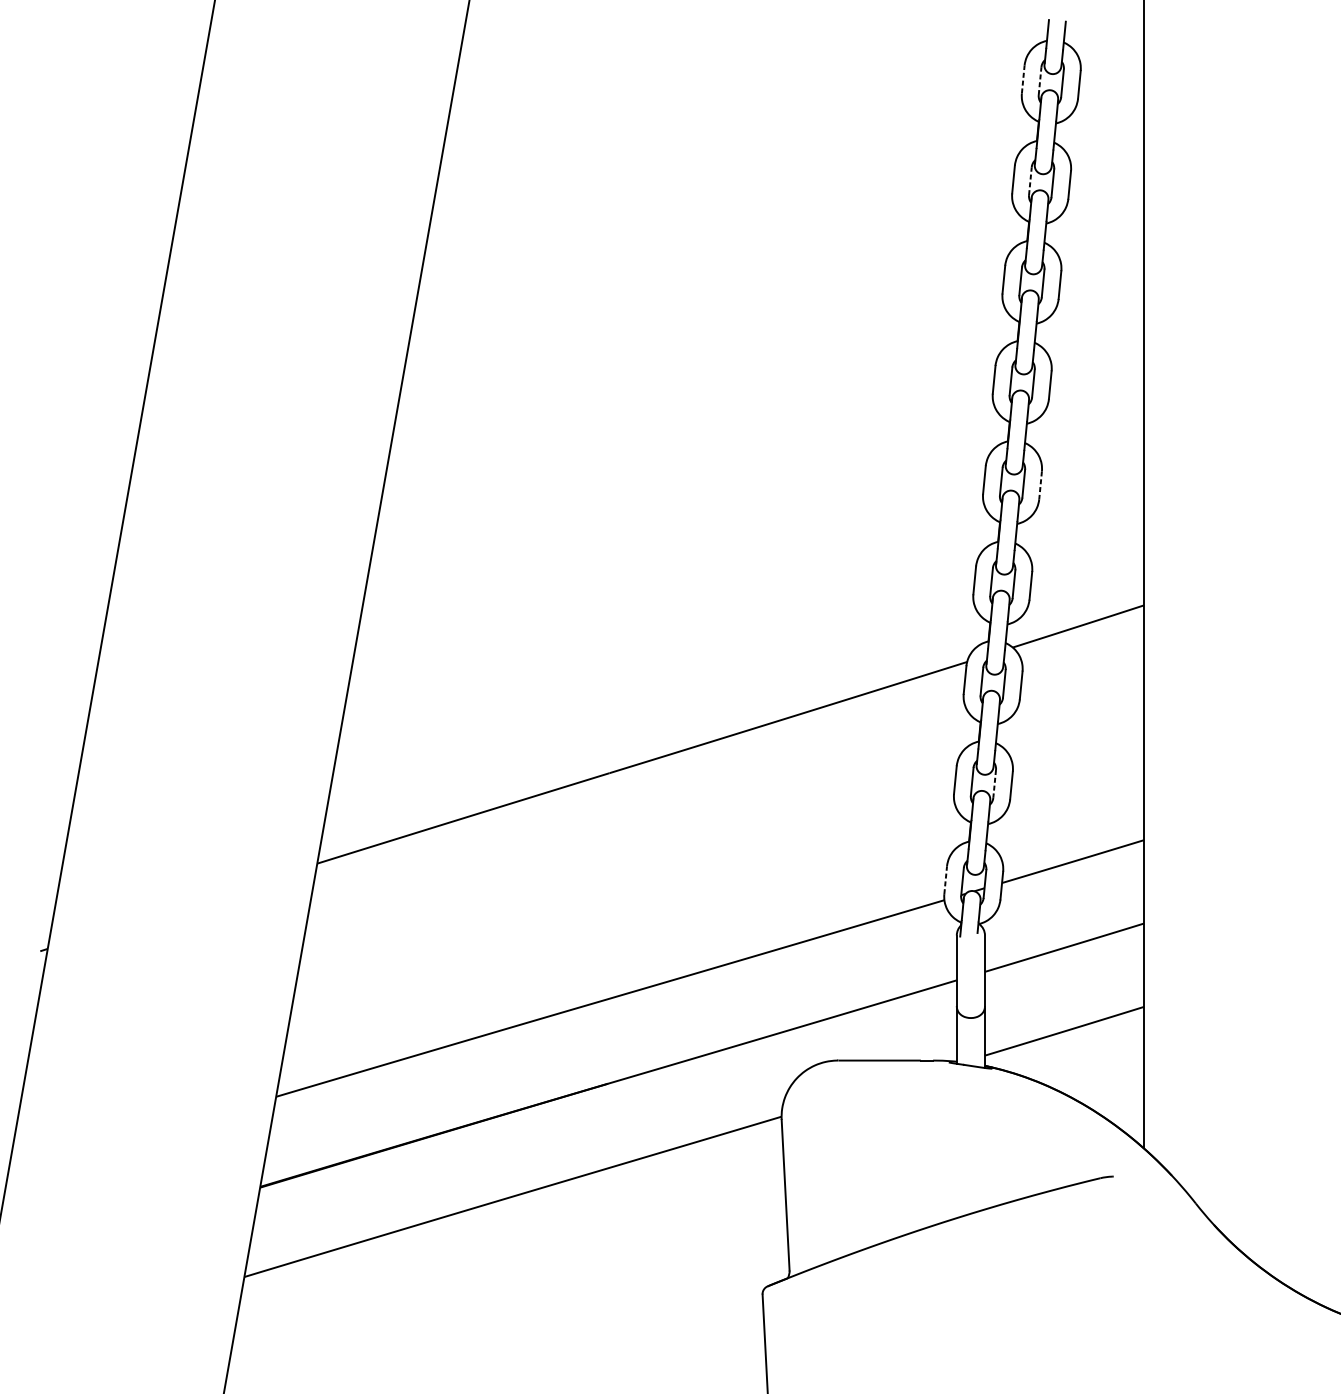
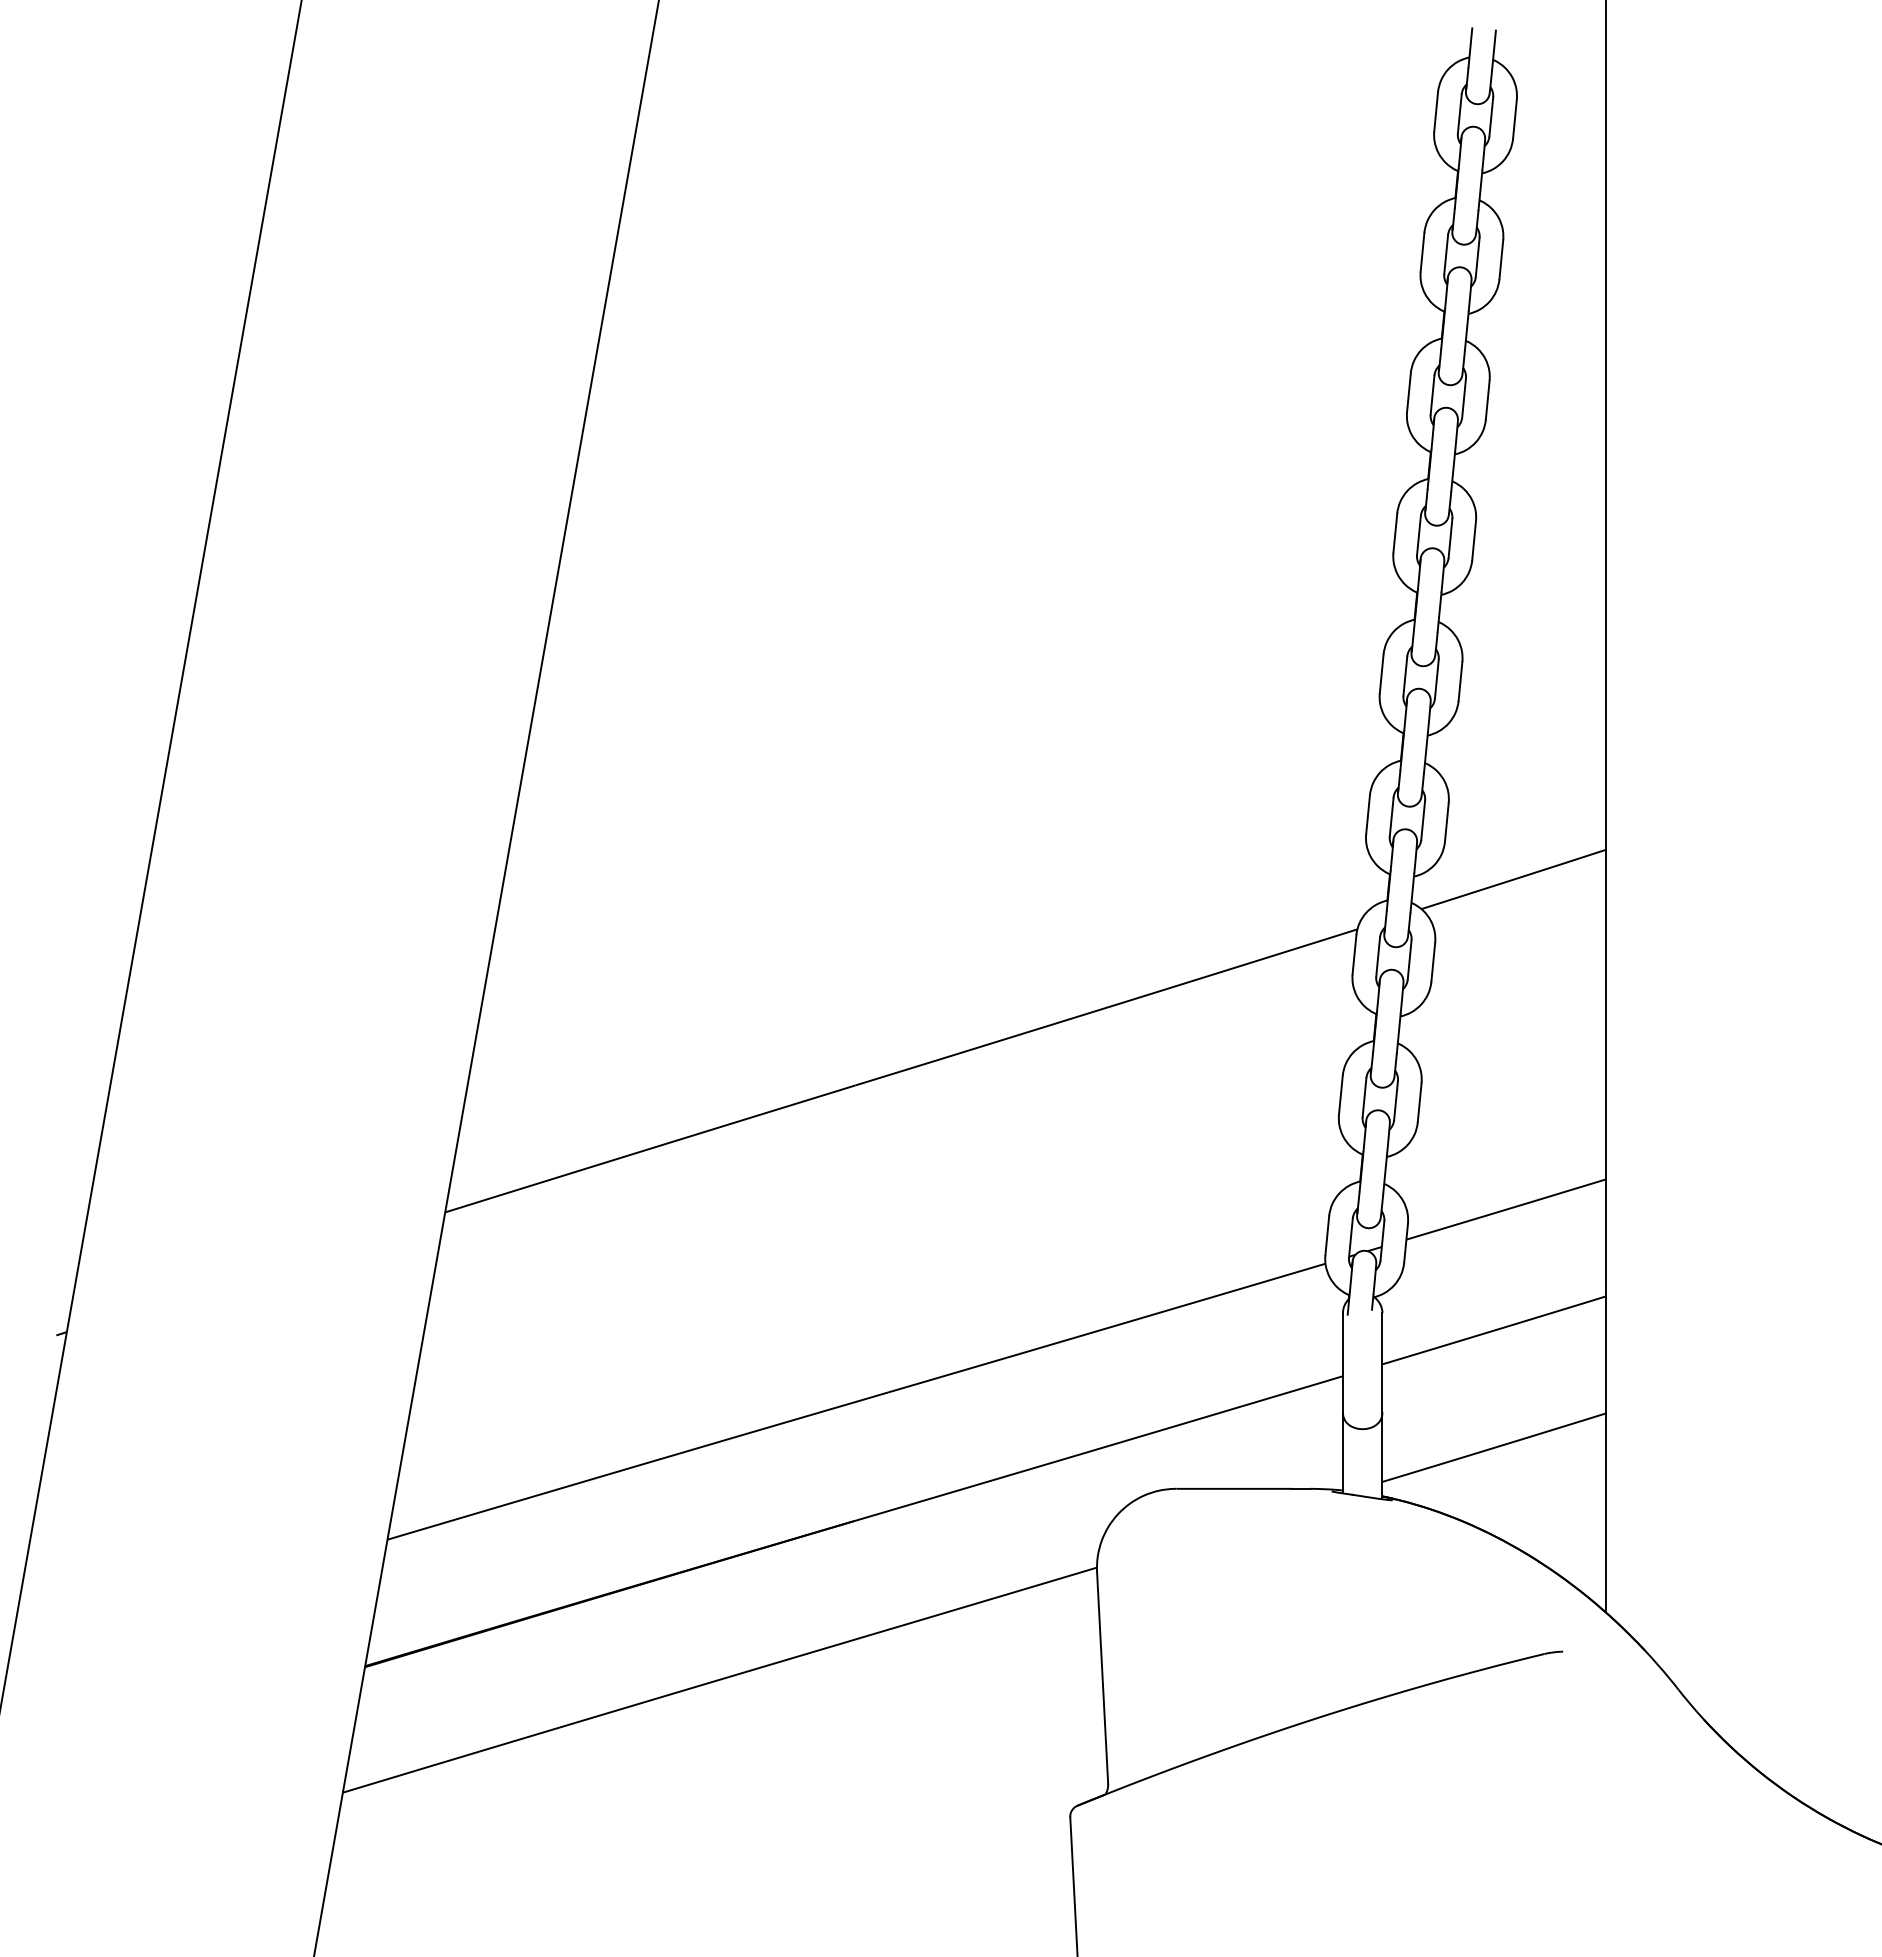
line: (1023, 79) -> (1436, 111), dashed -> solid
line: (1039, 80) -> (1459, 113), dashed -> solid
line: (1030, 181) -> (1446, 254), dashed -> solid
line: (1040, 485) -> (1460, 681), dashed -> solid
line: (994, 783) -> (1396, 1100), dashed -> solid
line: (945, 880) -> (1327, 1235), dashed -> solid

